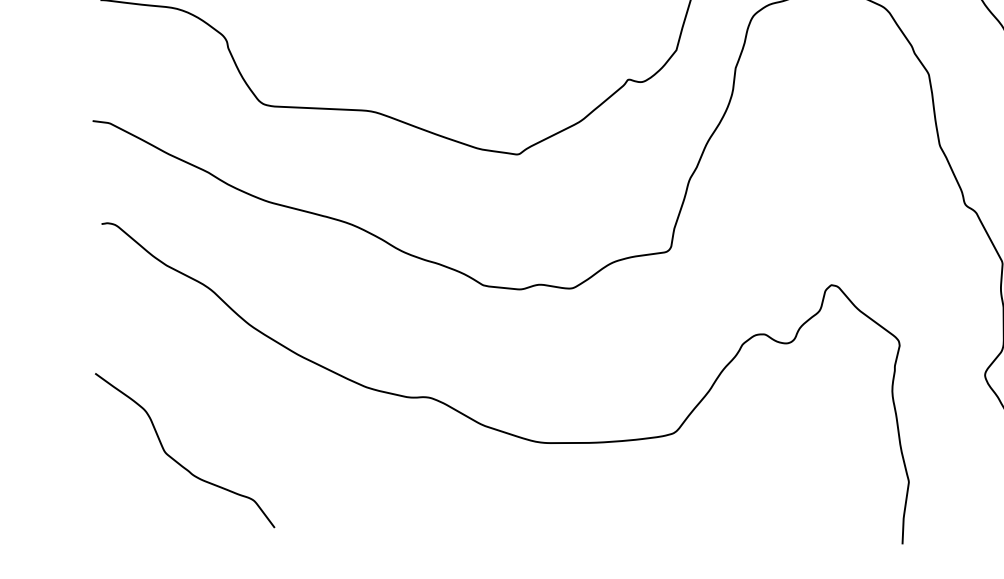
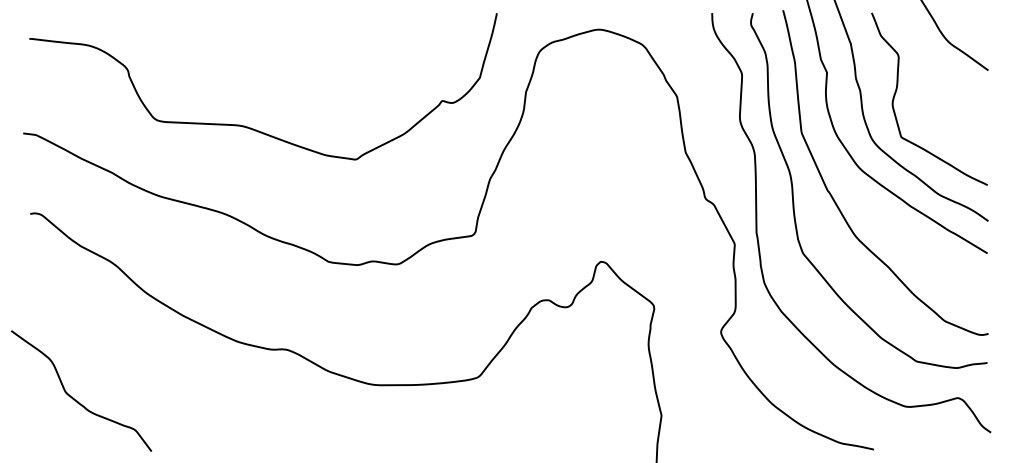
curve: (174, 458) -> (73, 397), moved

